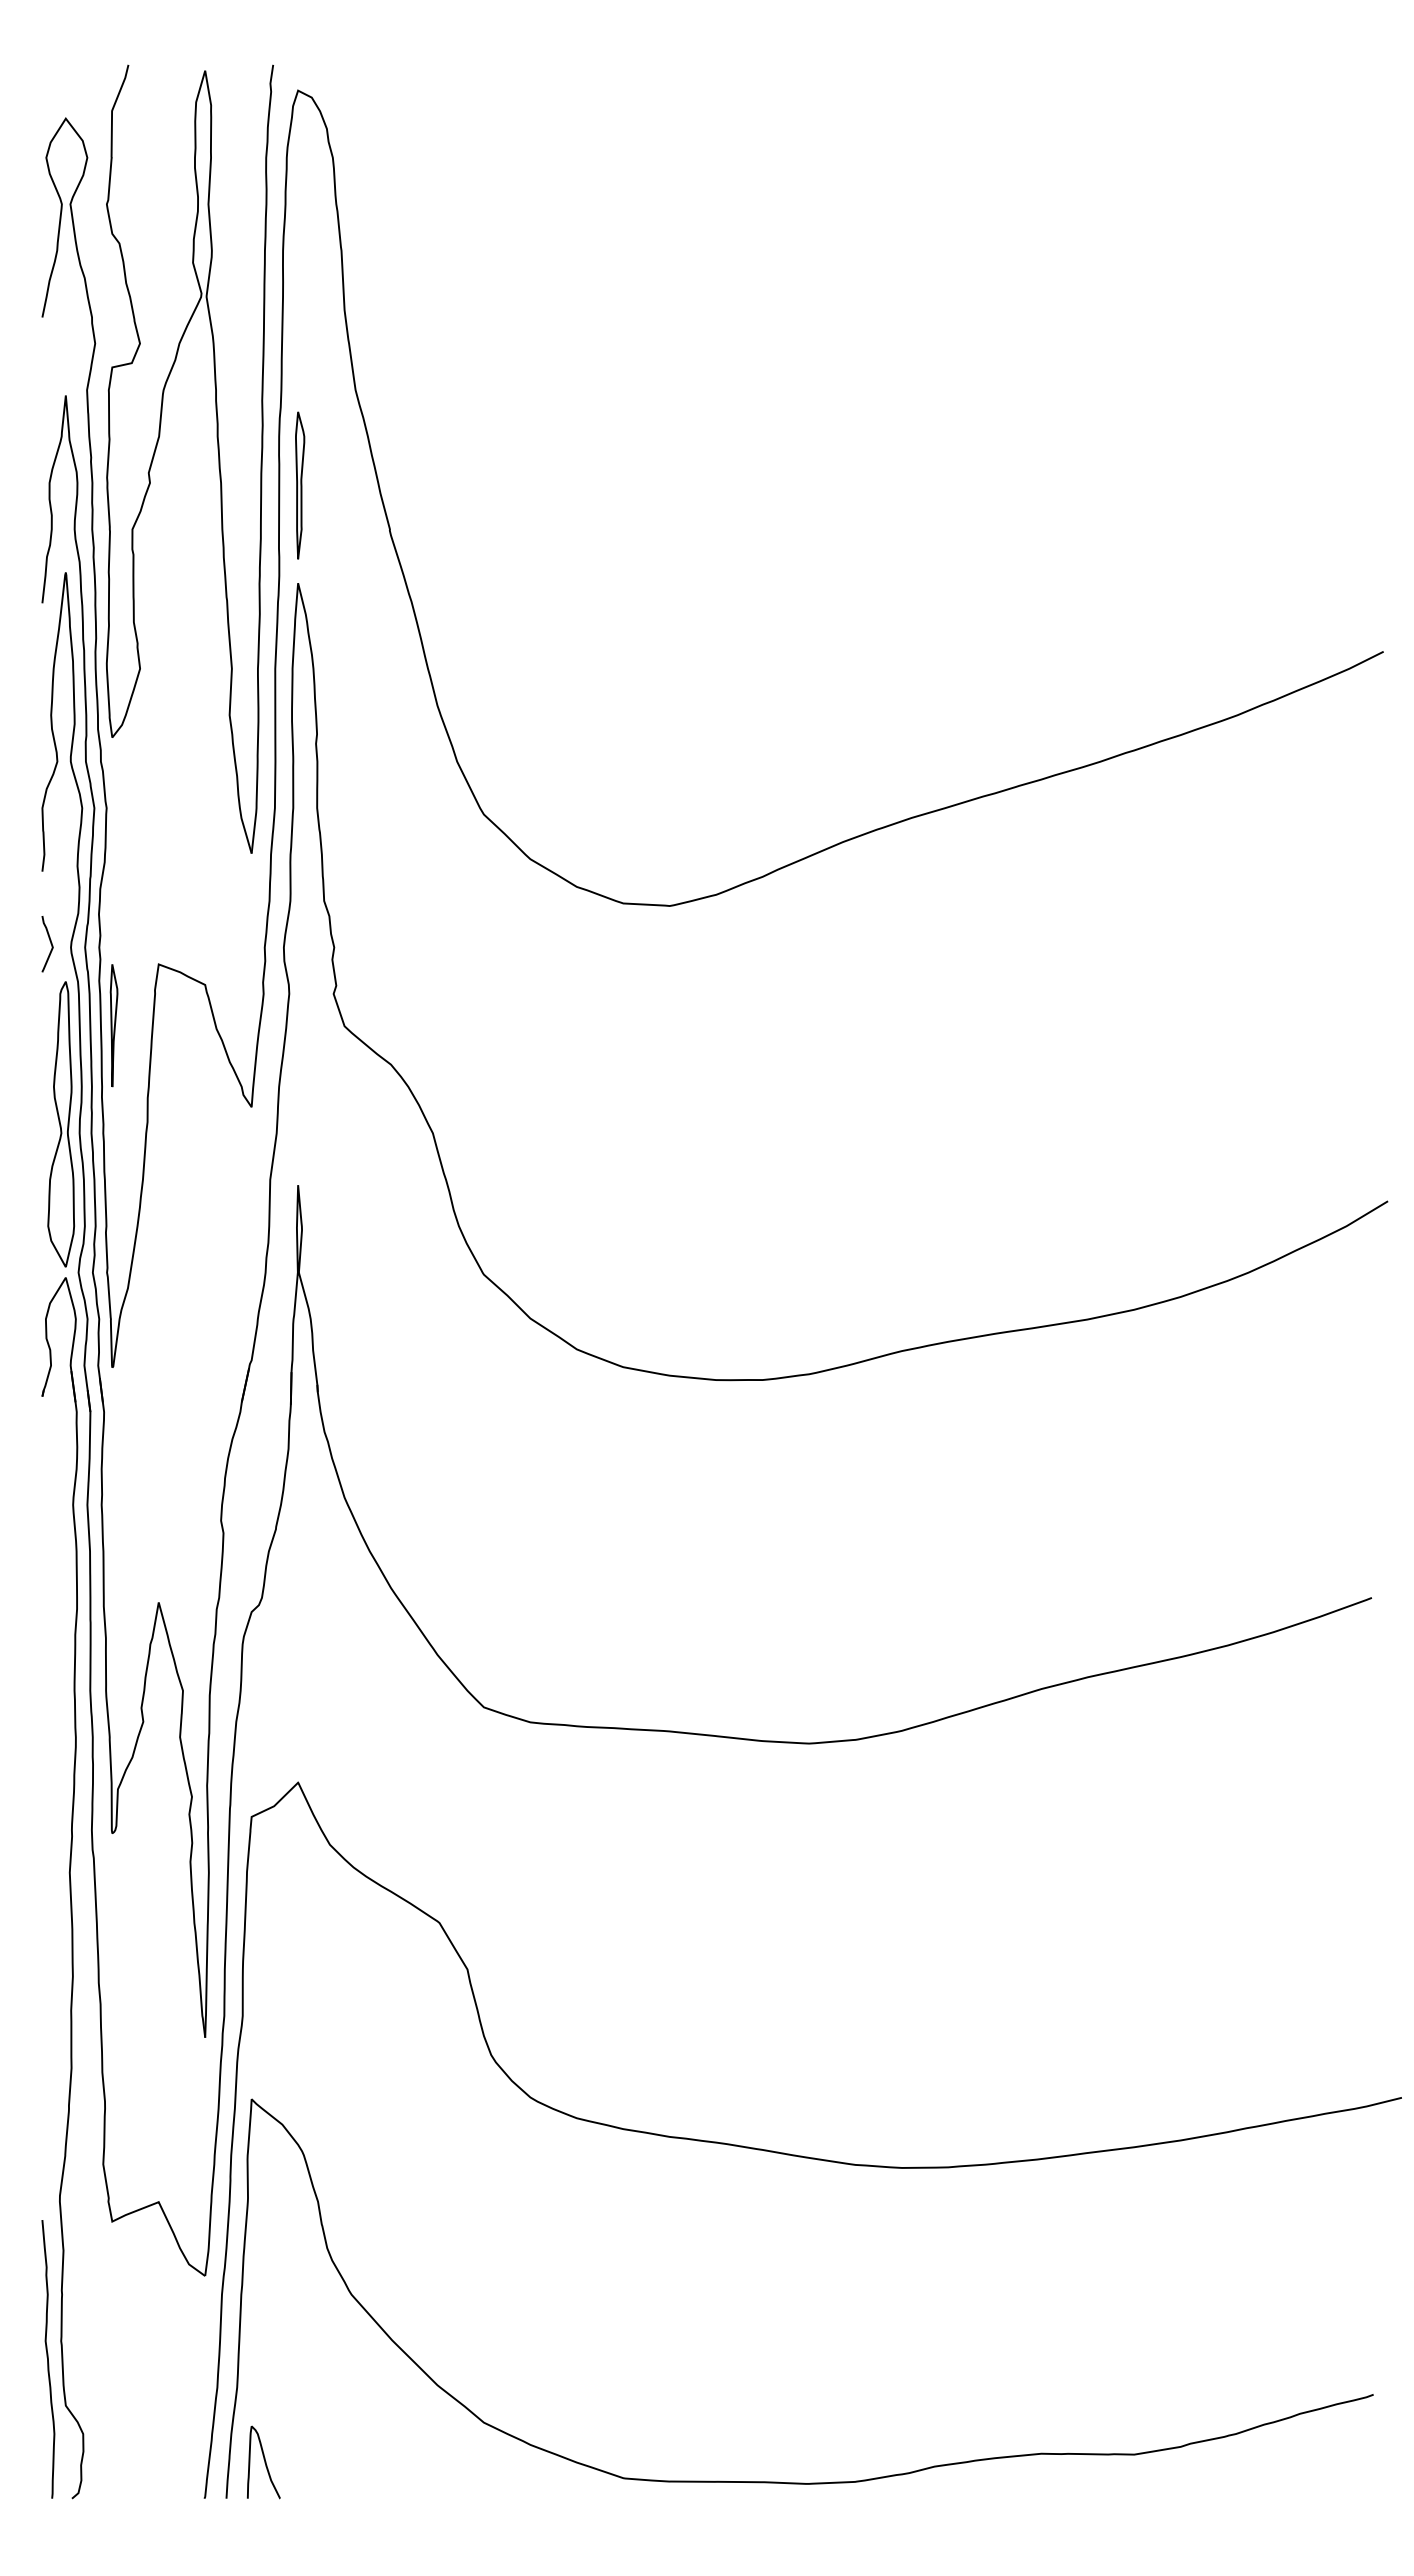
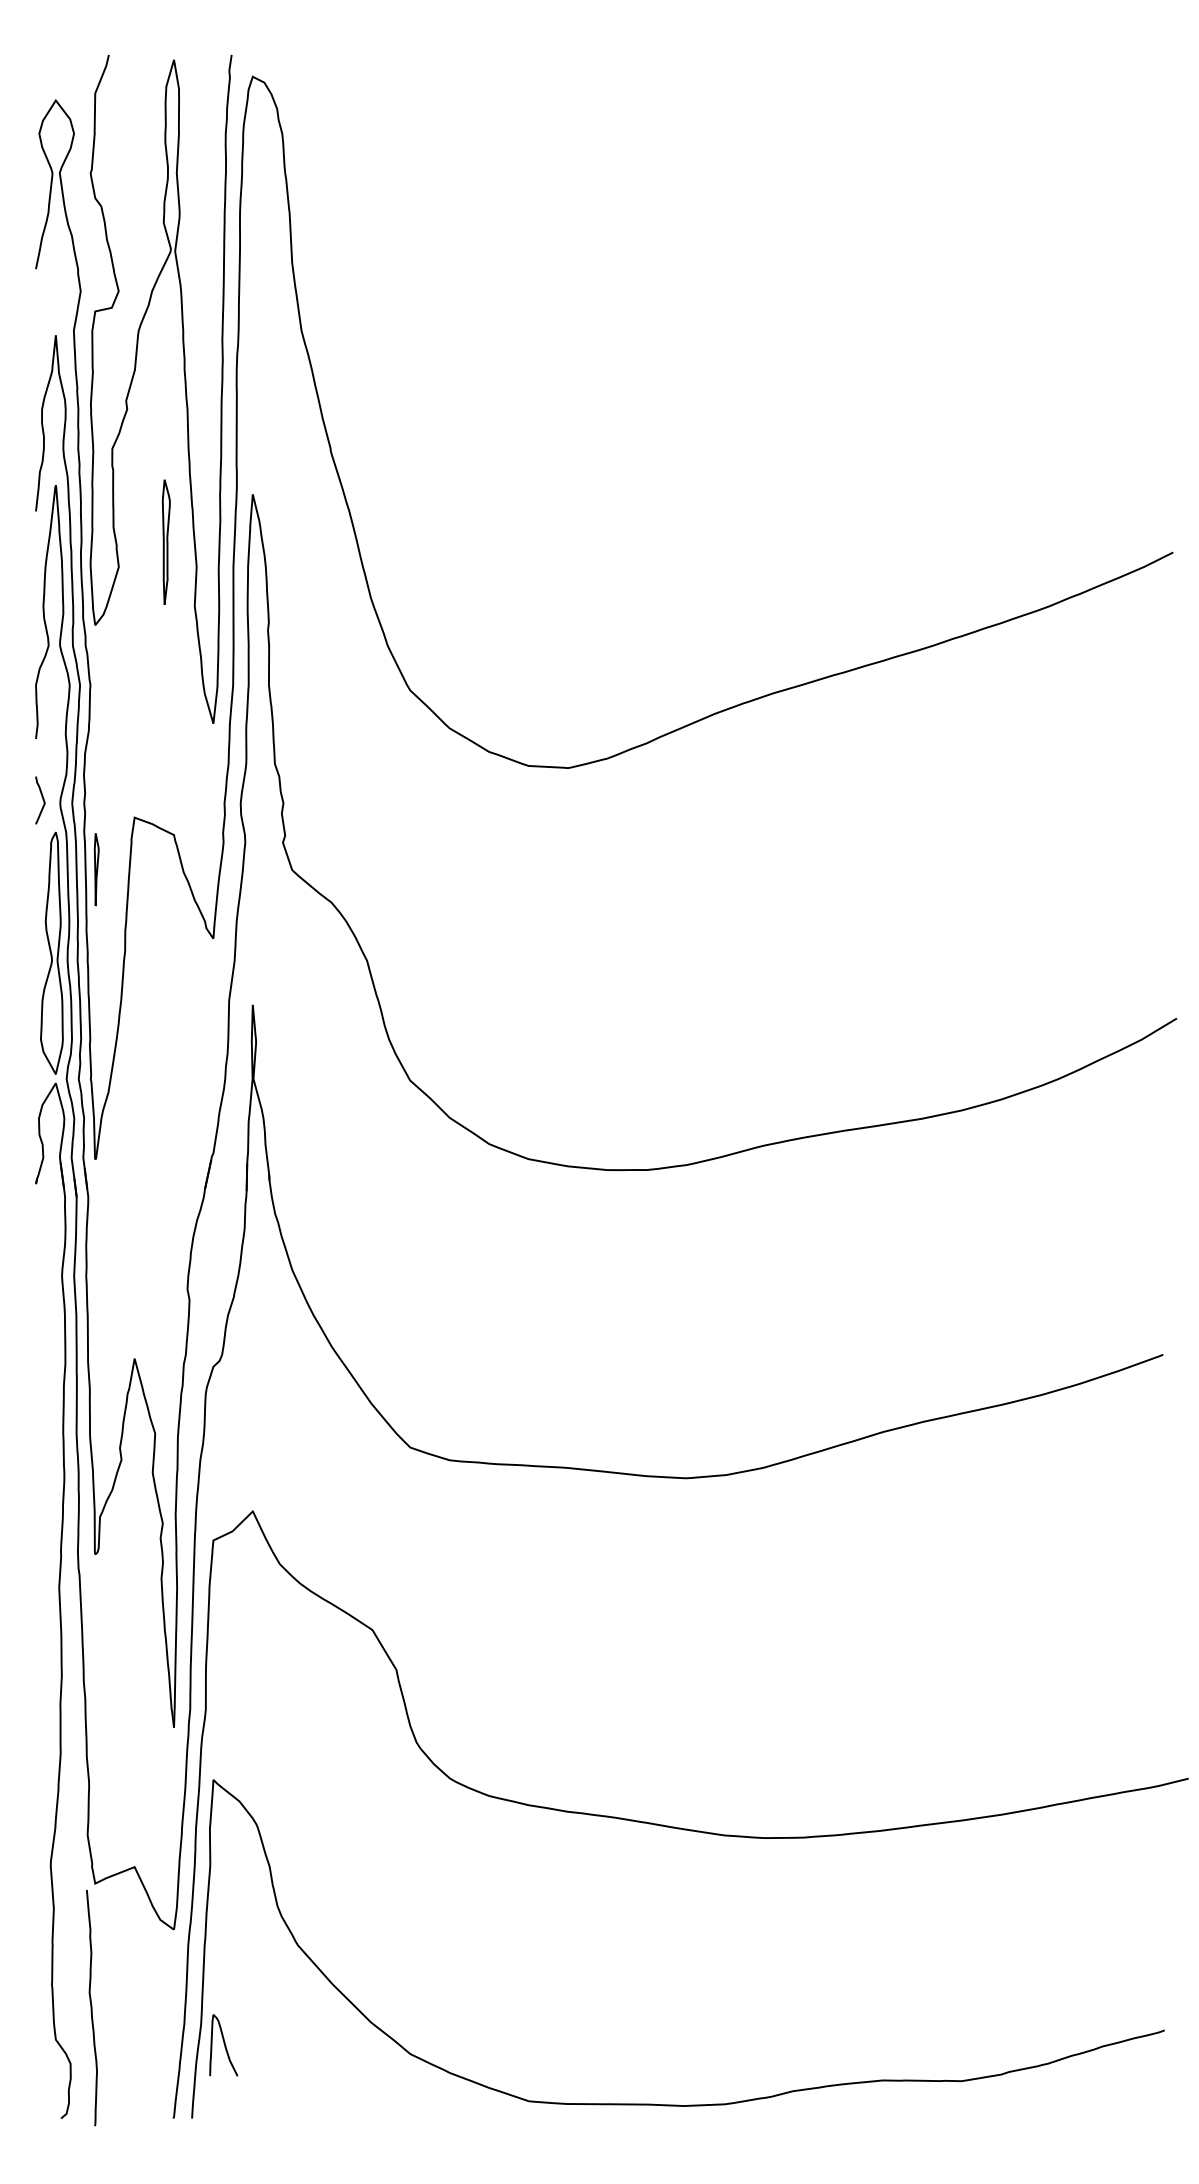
part: (300, 485) -> (166, 542), moved
part: (113, 1025) -> (96, 869), size x0.7
curve: (48, 2359) -> (92, 2008), moved
curve: (264, 2462) -> (224, 2045), moved

